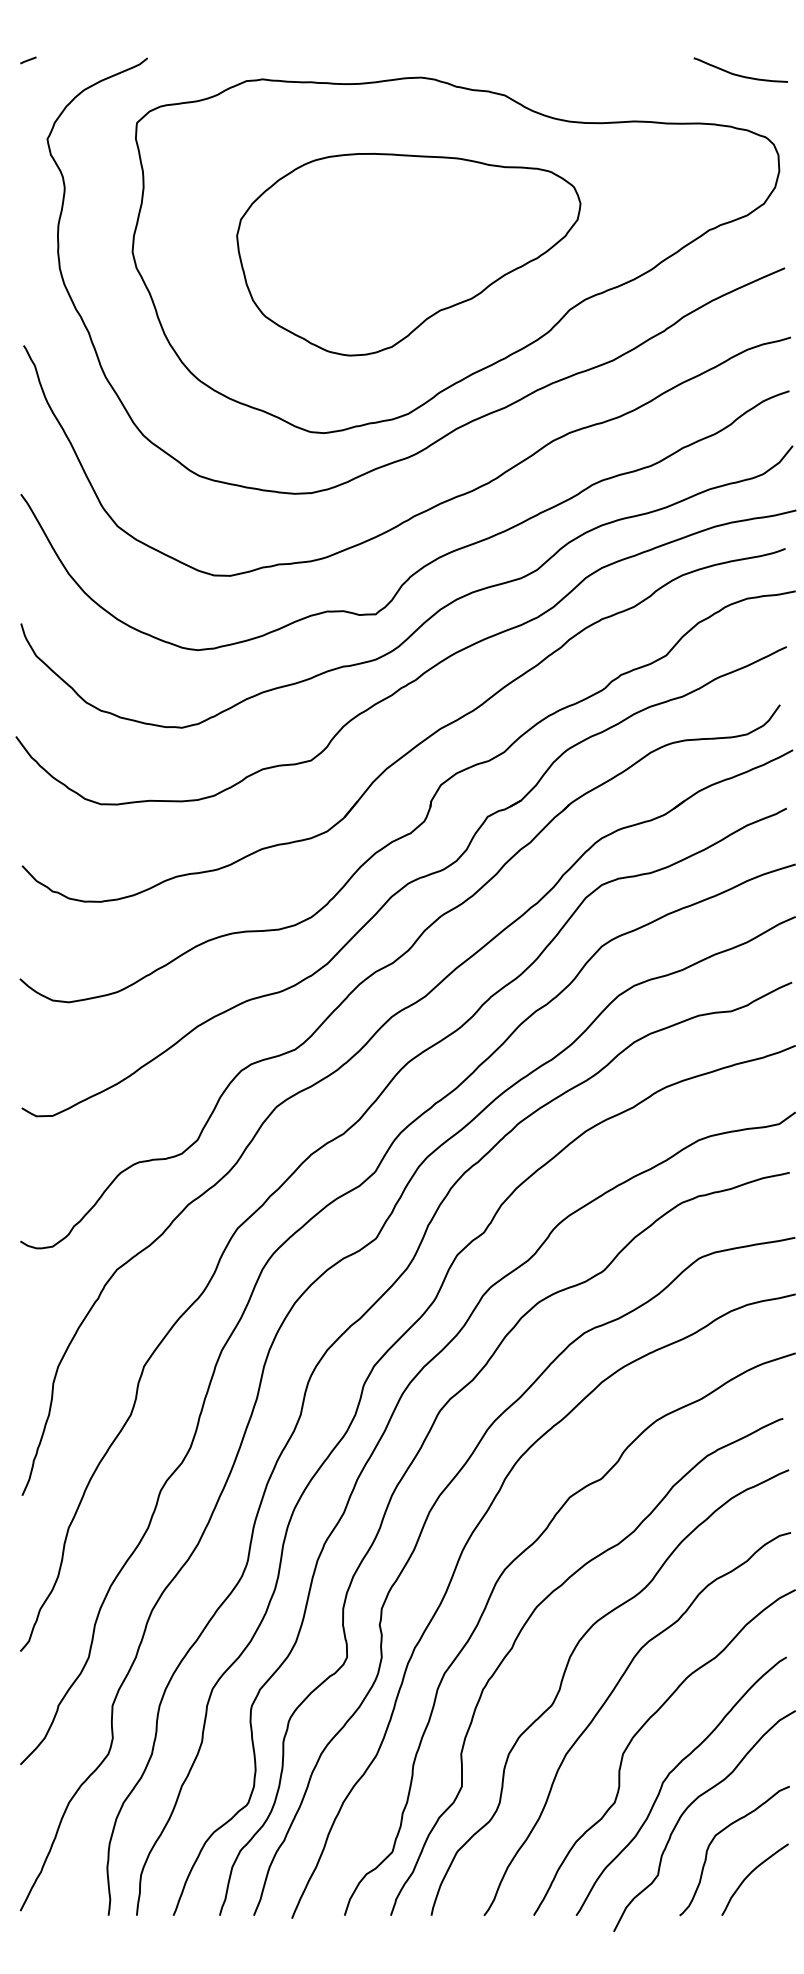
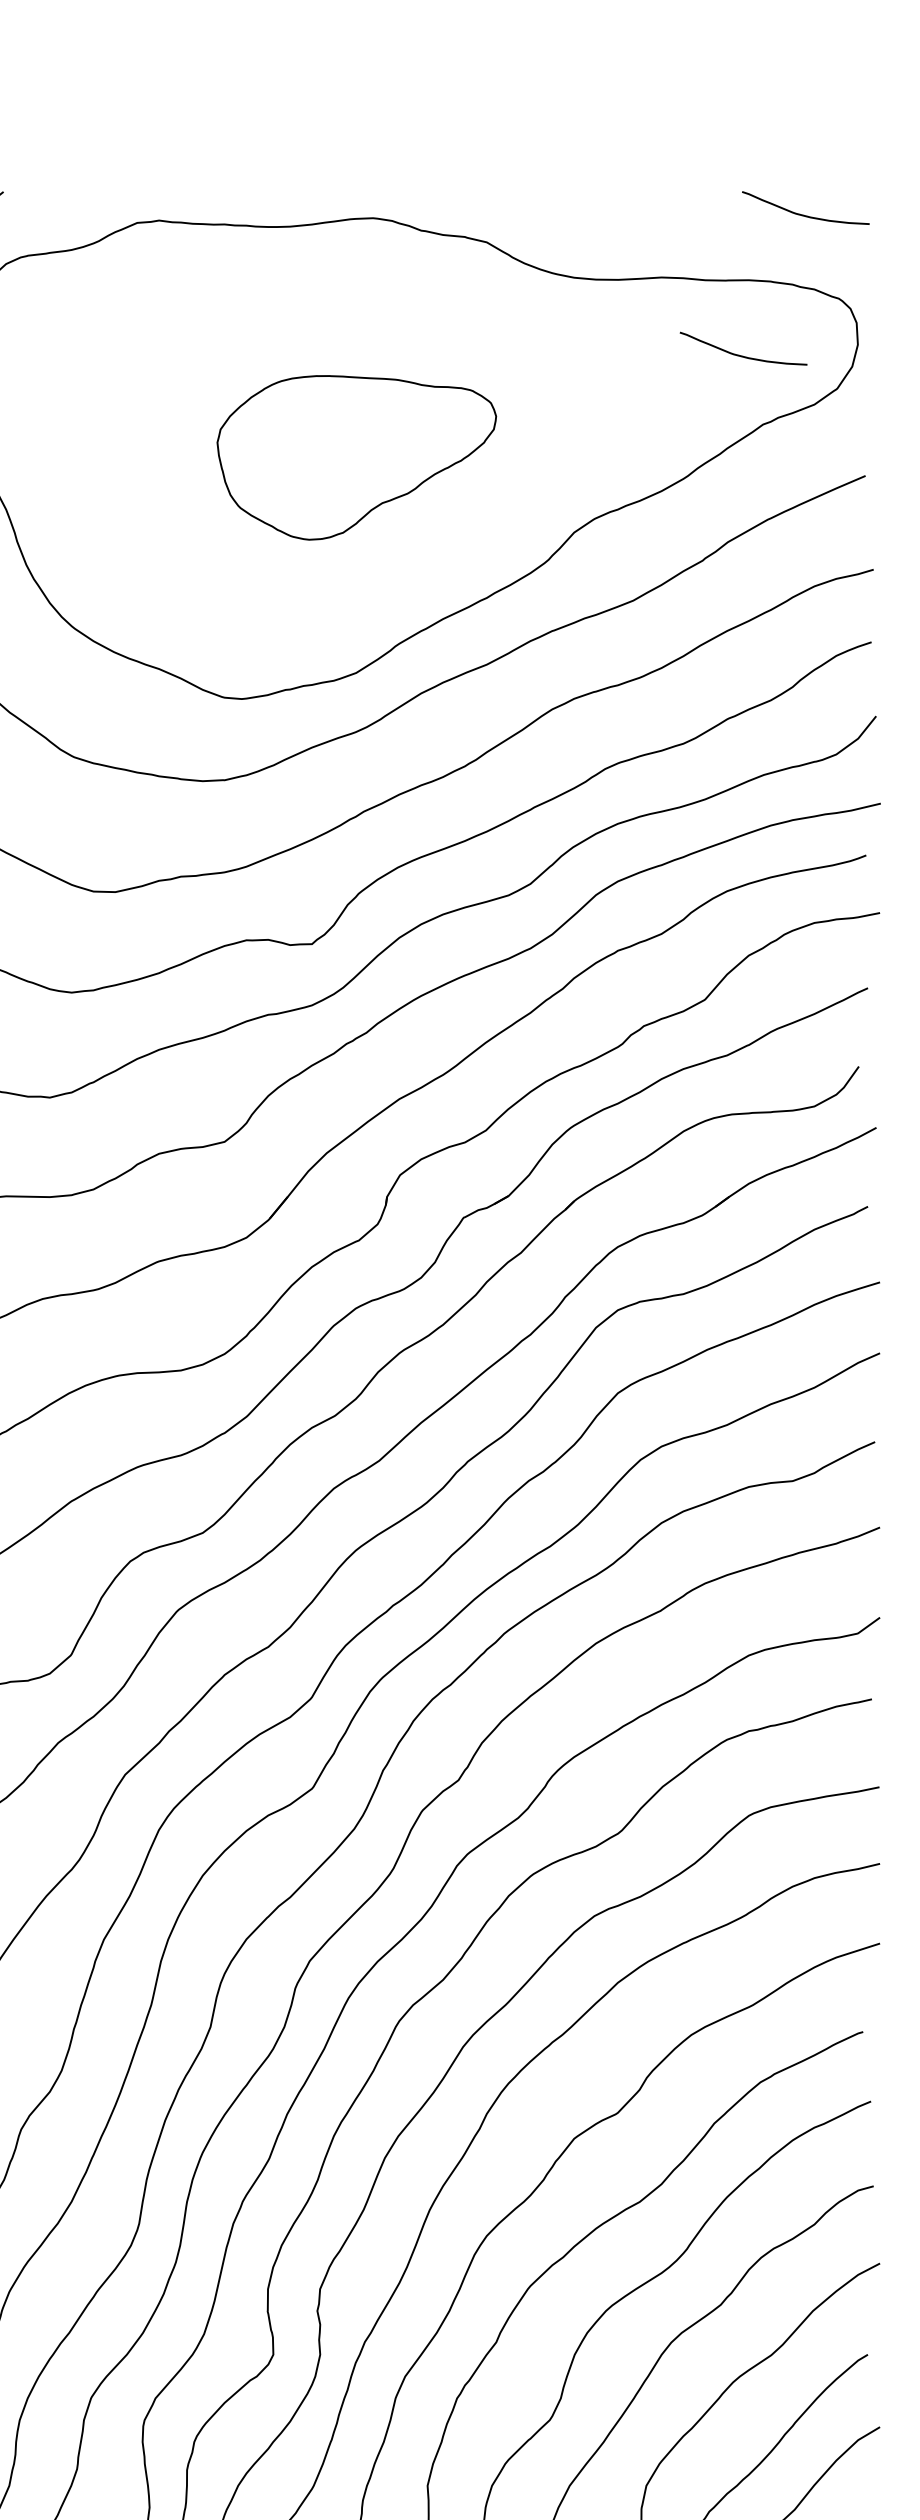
curve: (693, 178) -> (741, 354), added
part: (408, 254) -> (356, 457), size x0.6

